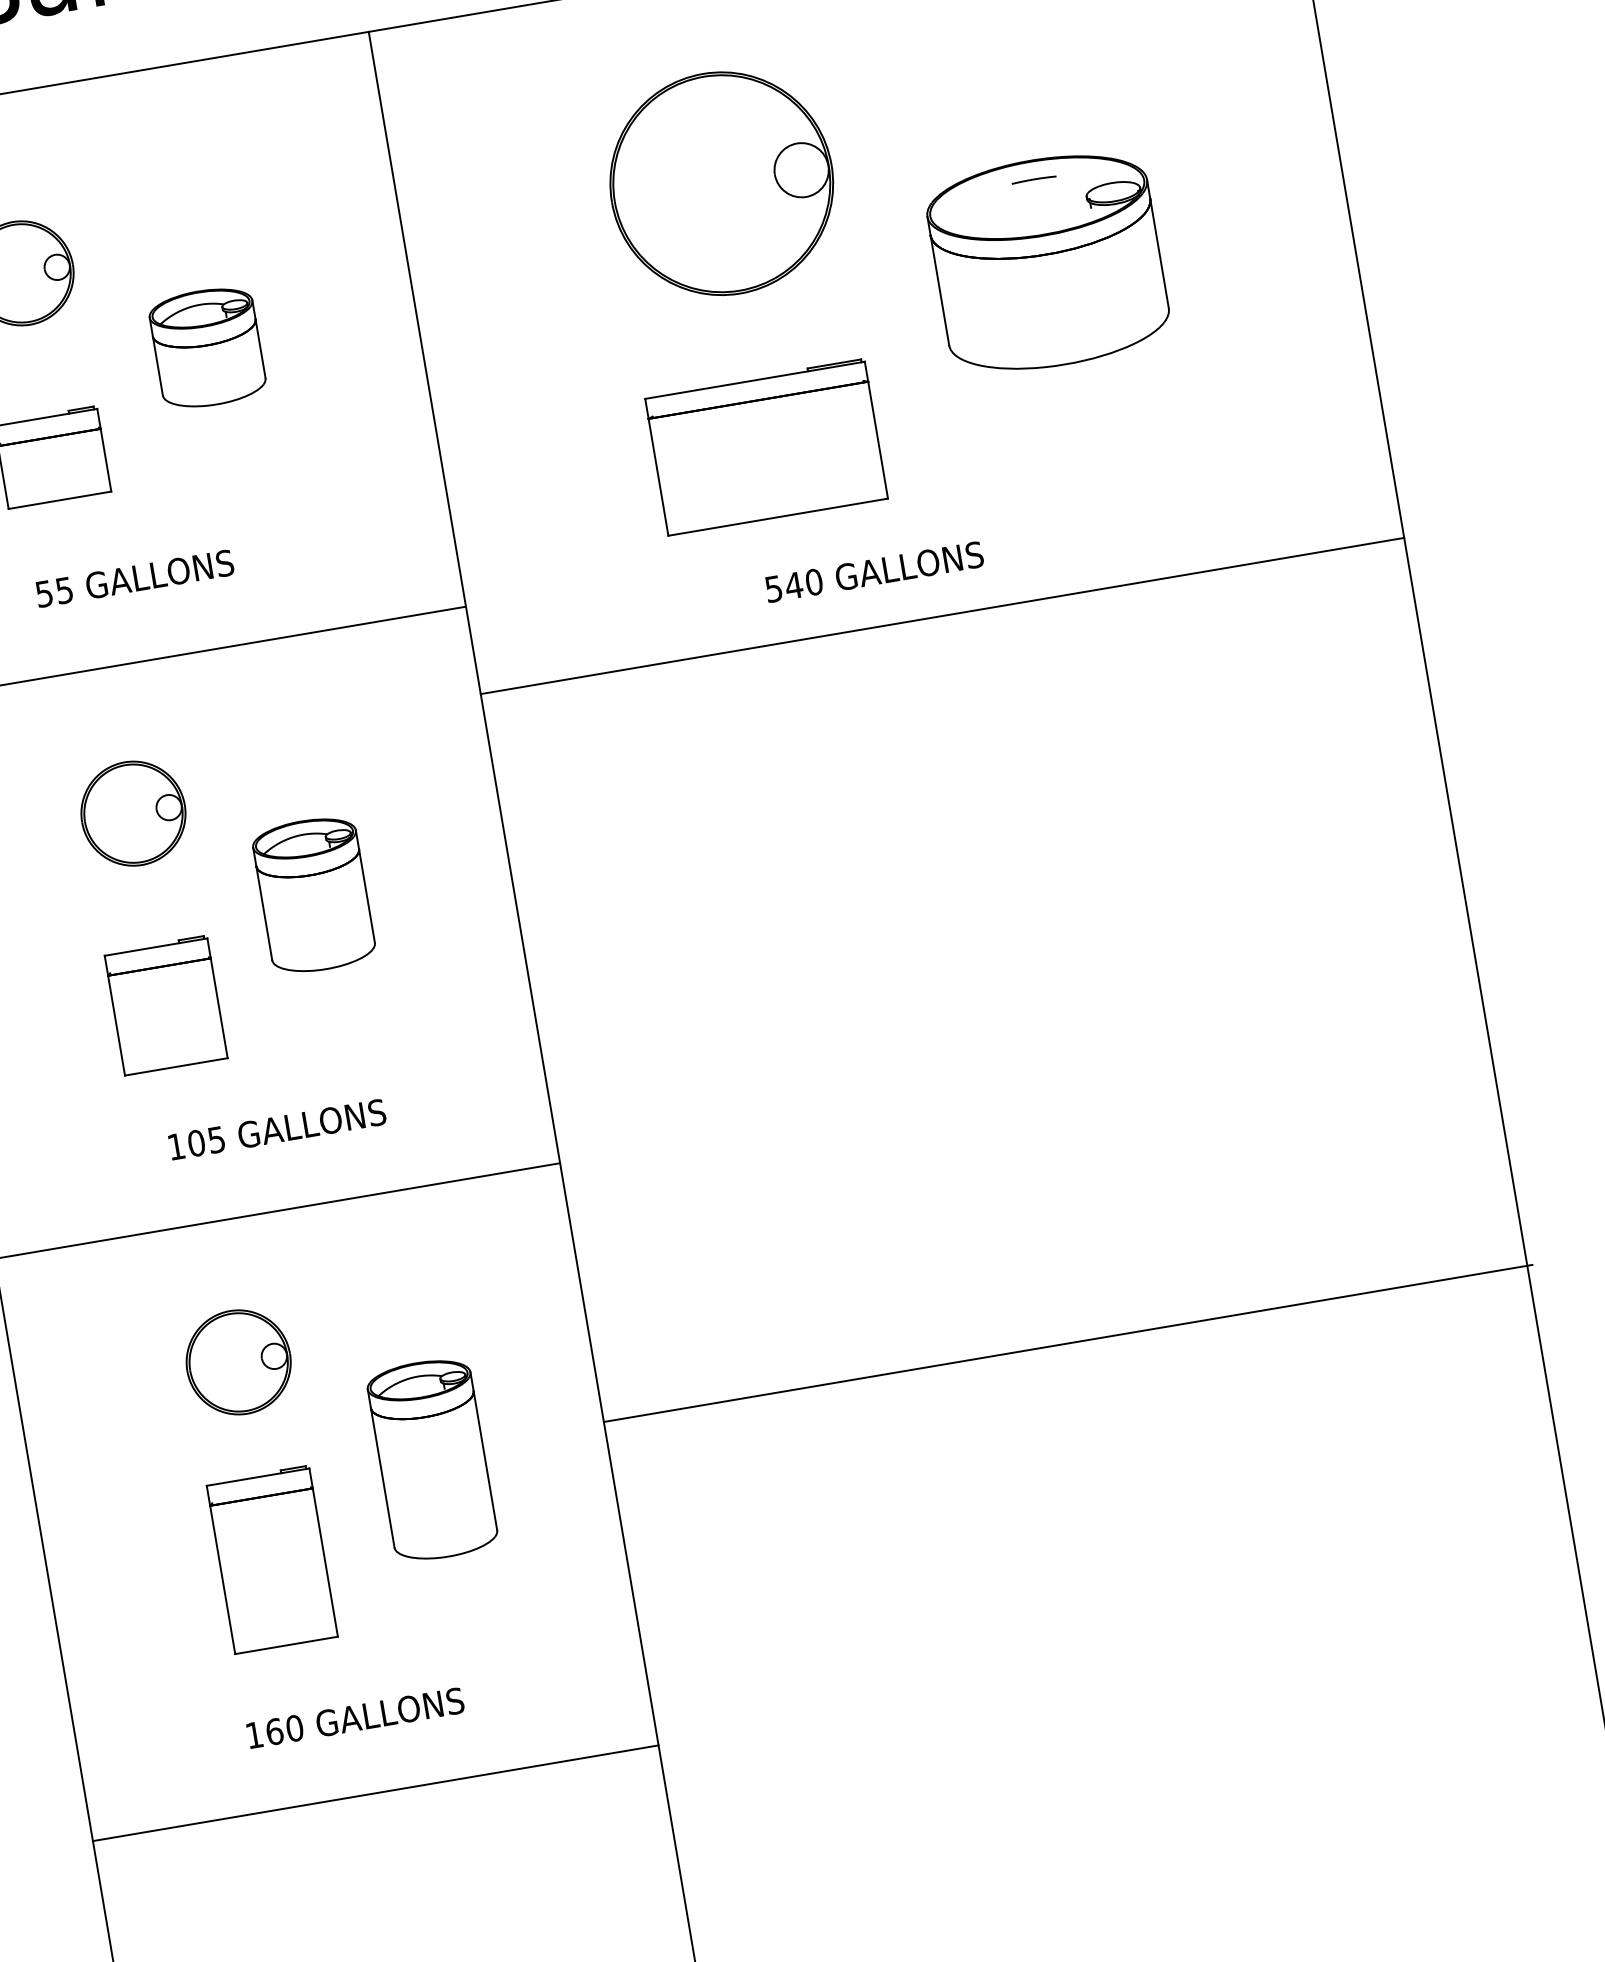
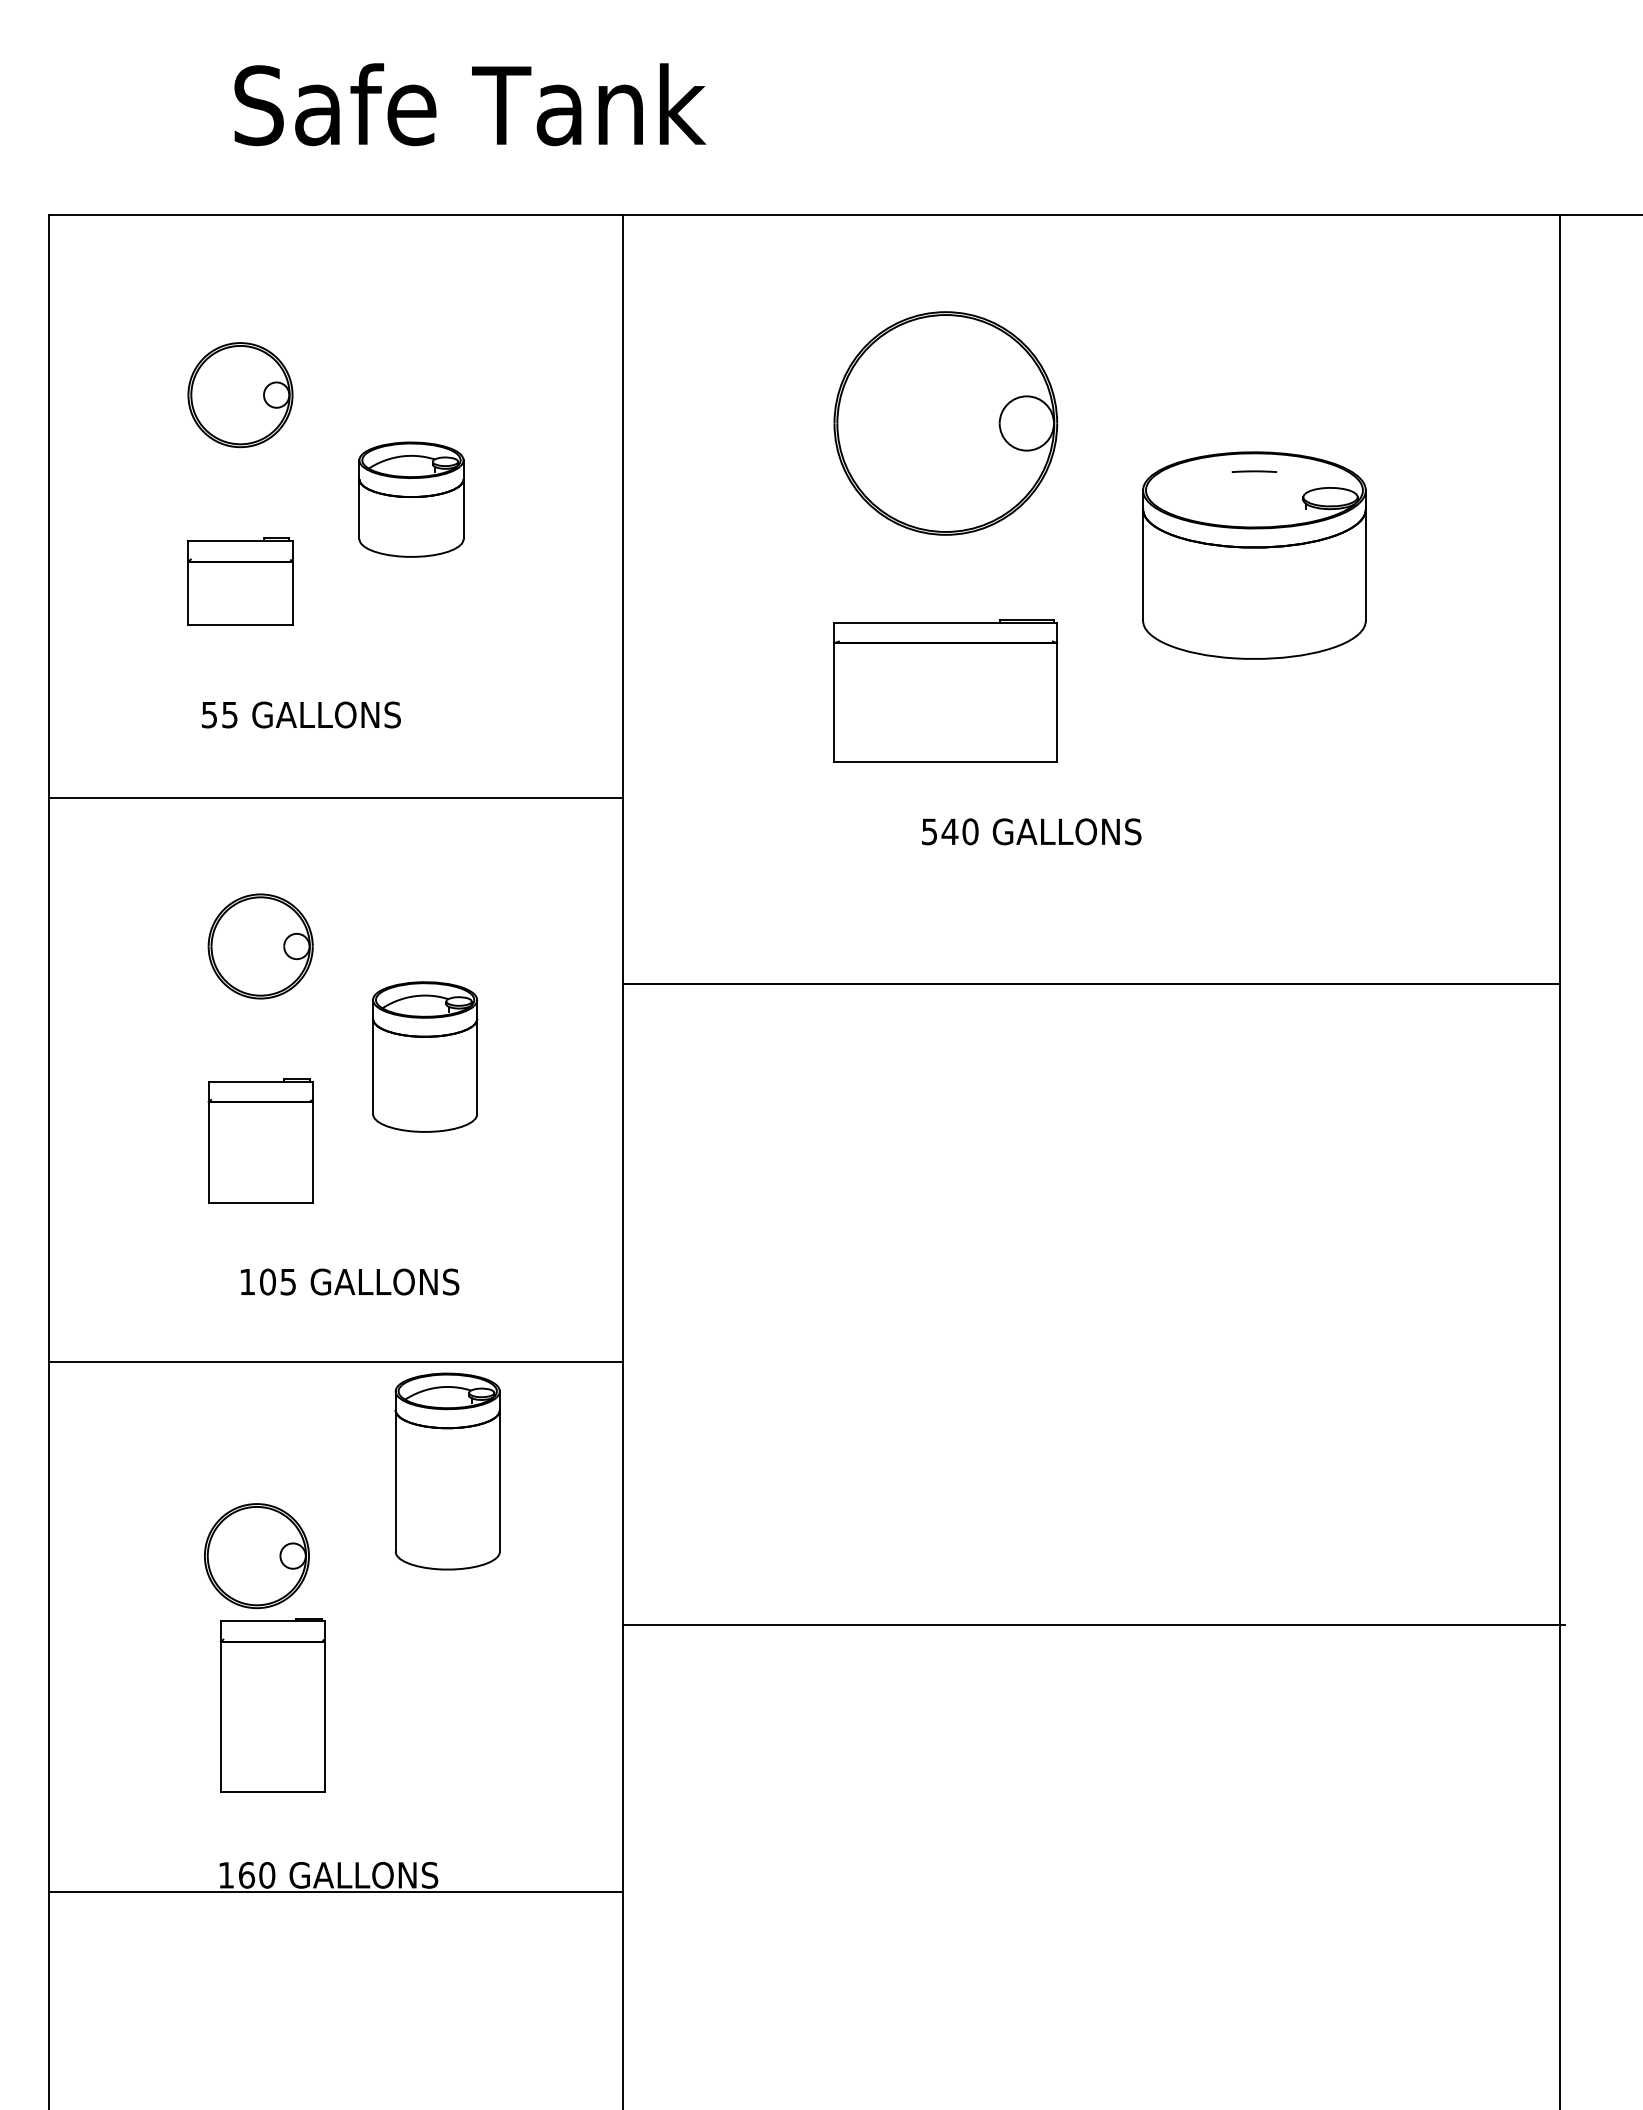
line: (942, 615) -> (1091, 983), moved
part: (238, 1362) -> (256, 1556), moved
part: (432, 1459) -> (447, 1471), moved
line: (375, 1792) -> (336, 1891), moved

